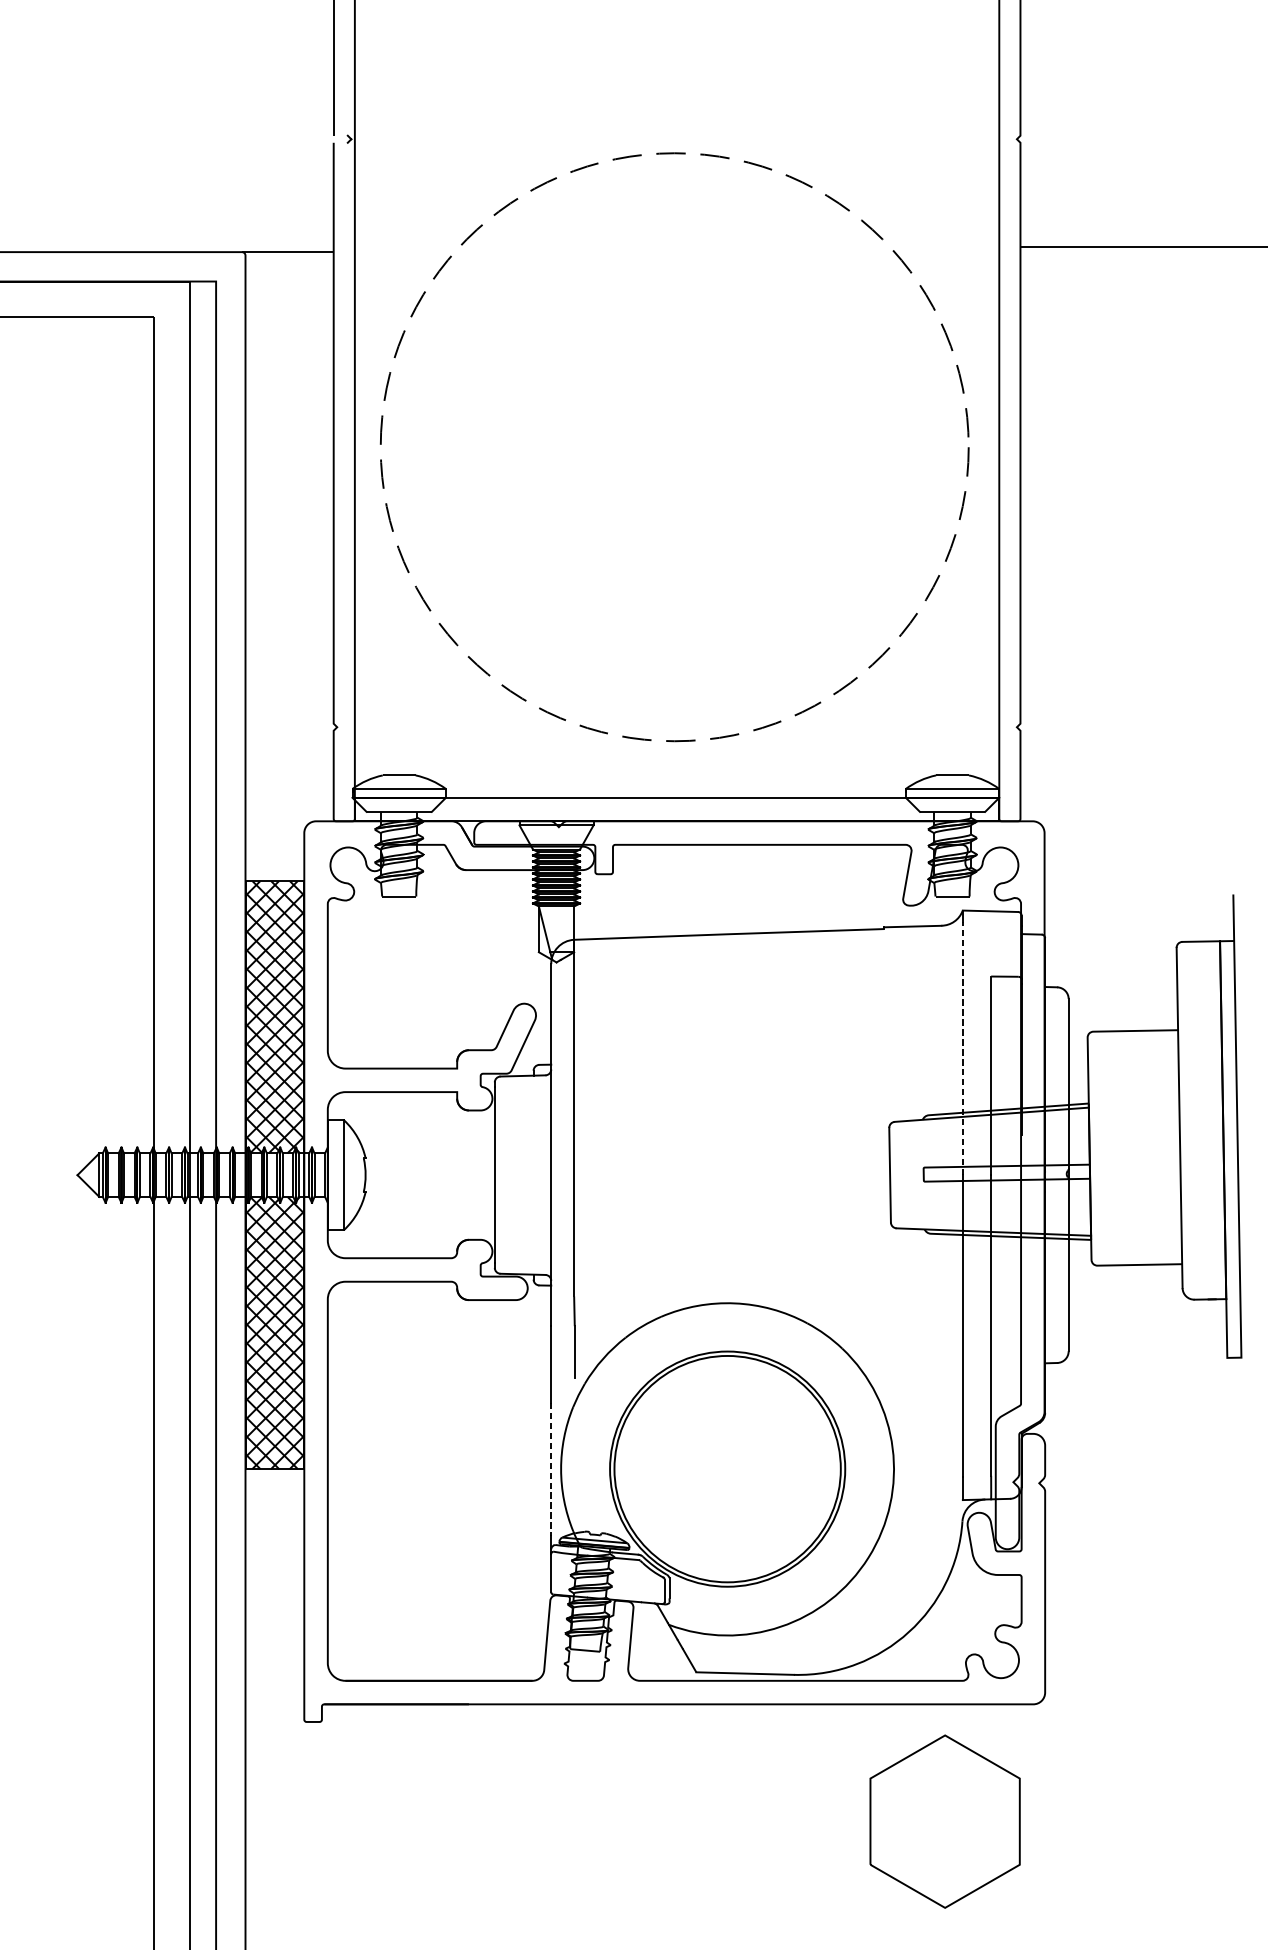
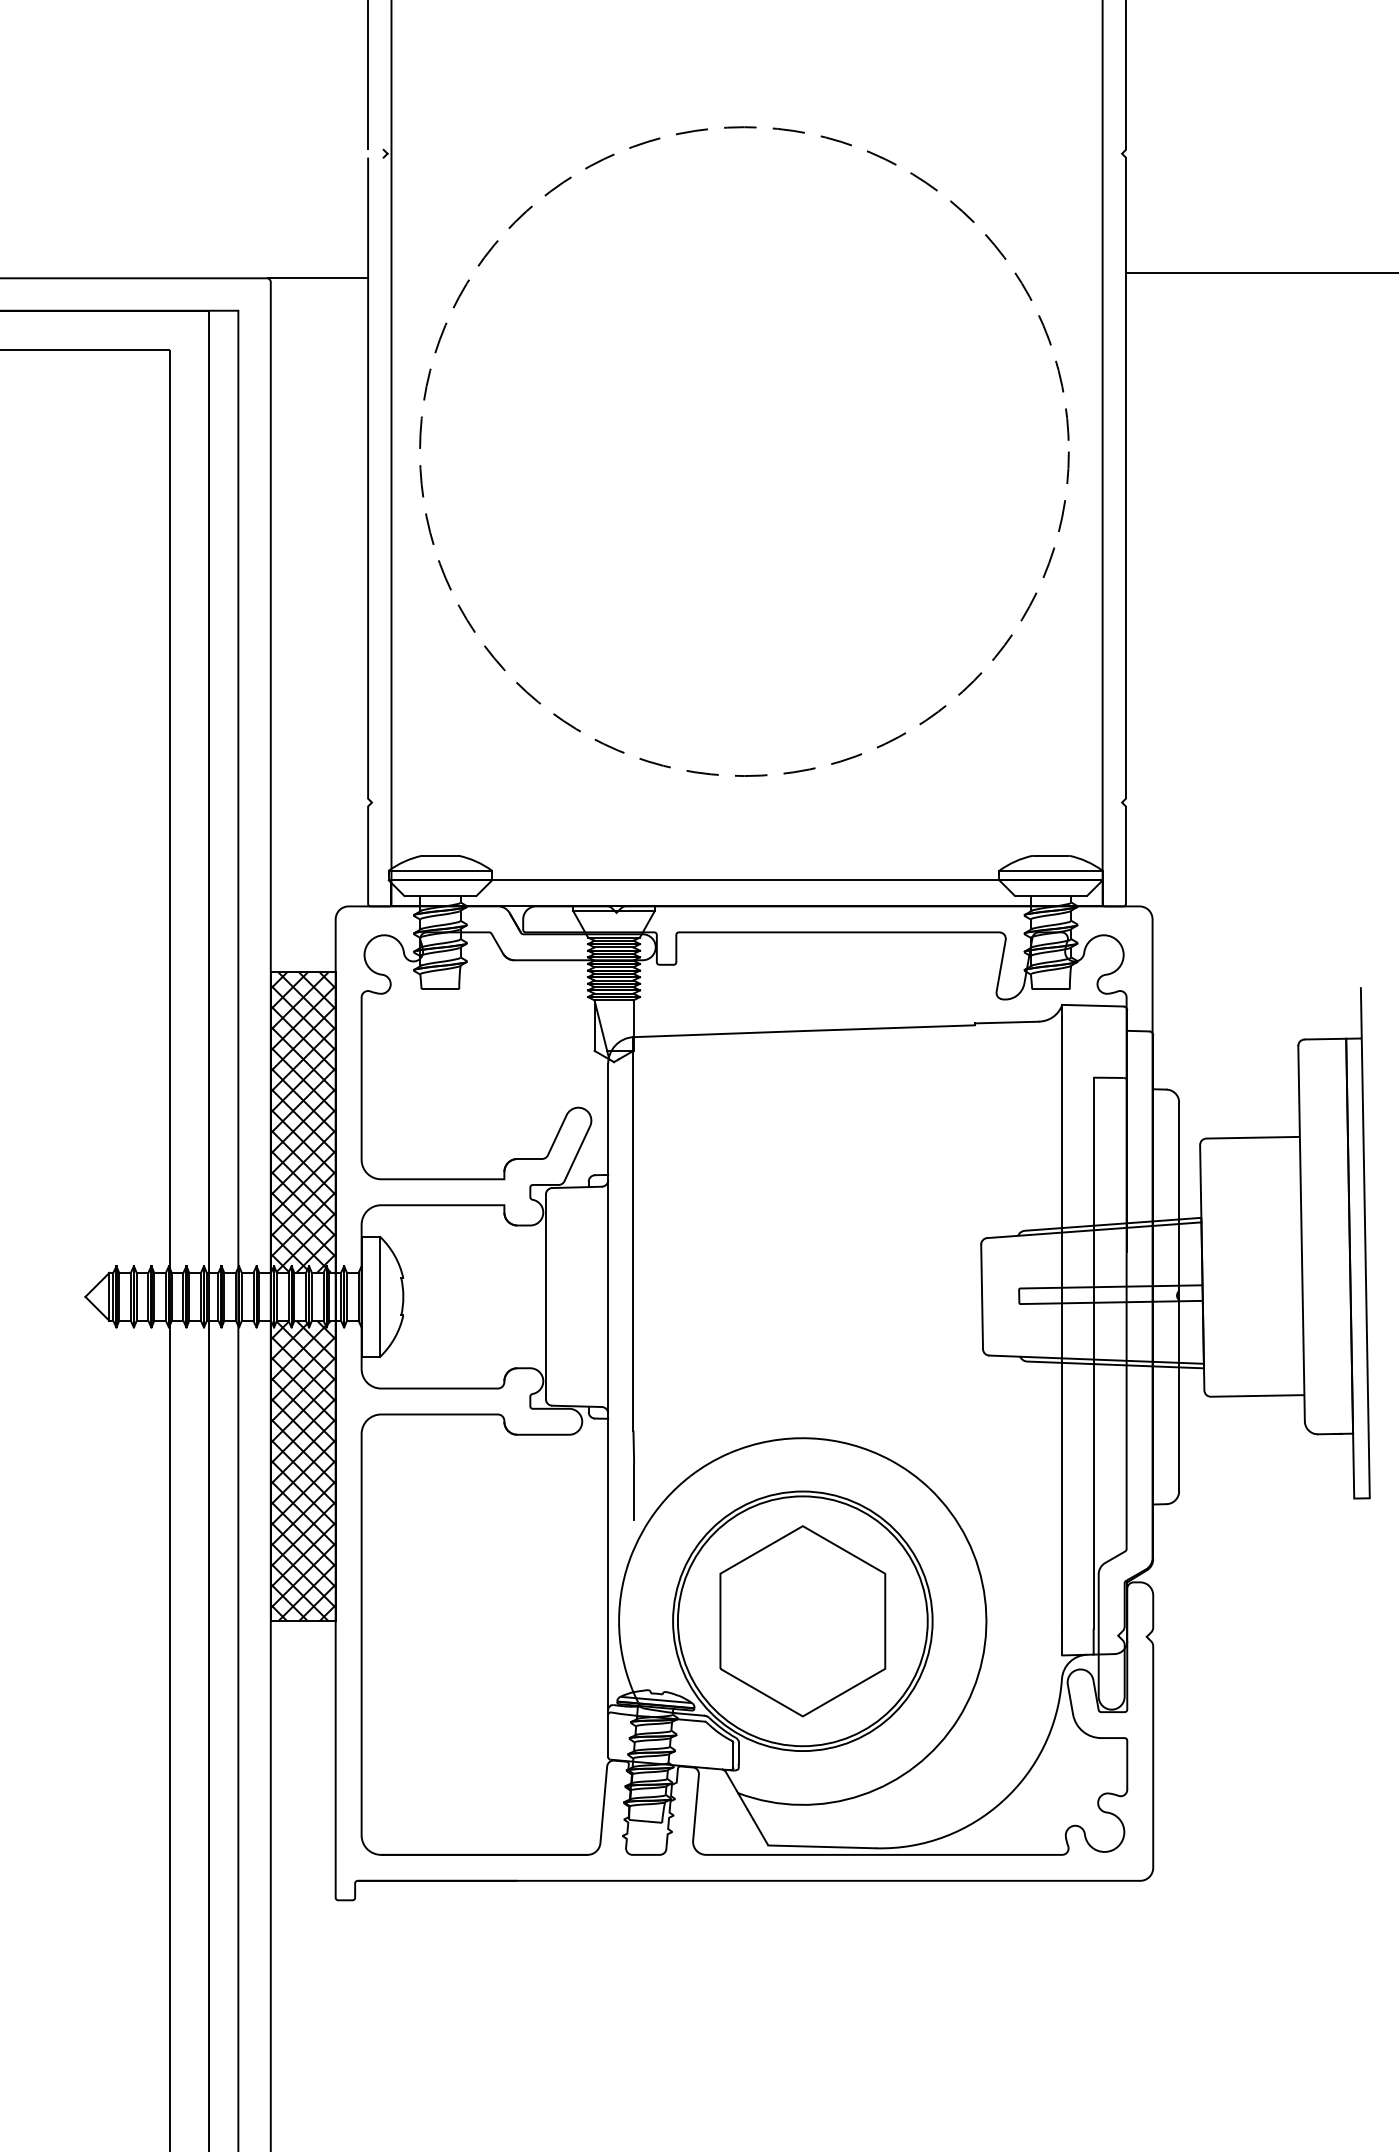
circle: (674, 447) -> (744, 451), moved
line: (962, 1047) -> (1062, 1156), dashed -> solid
line: (551, 1469) -> (608, 1621), dashed -> solid
part: (944, 1821) -> (802, 1621), moved

